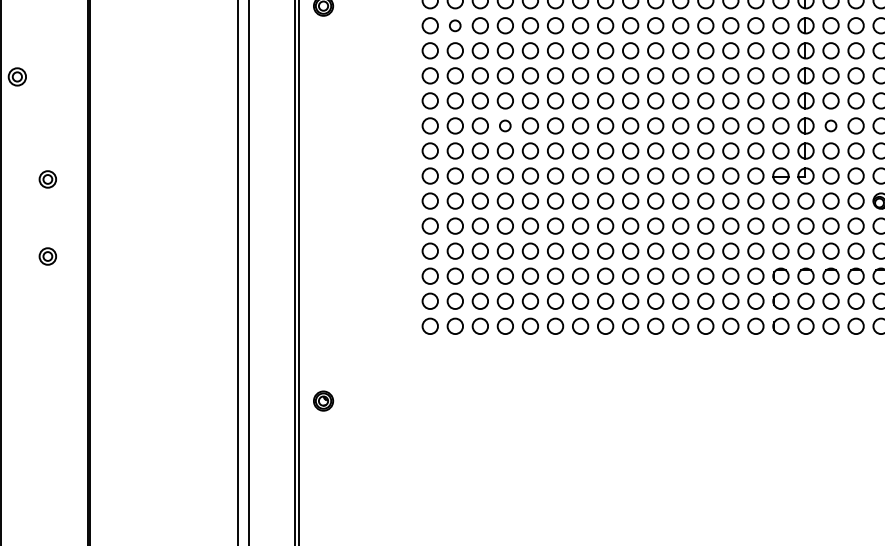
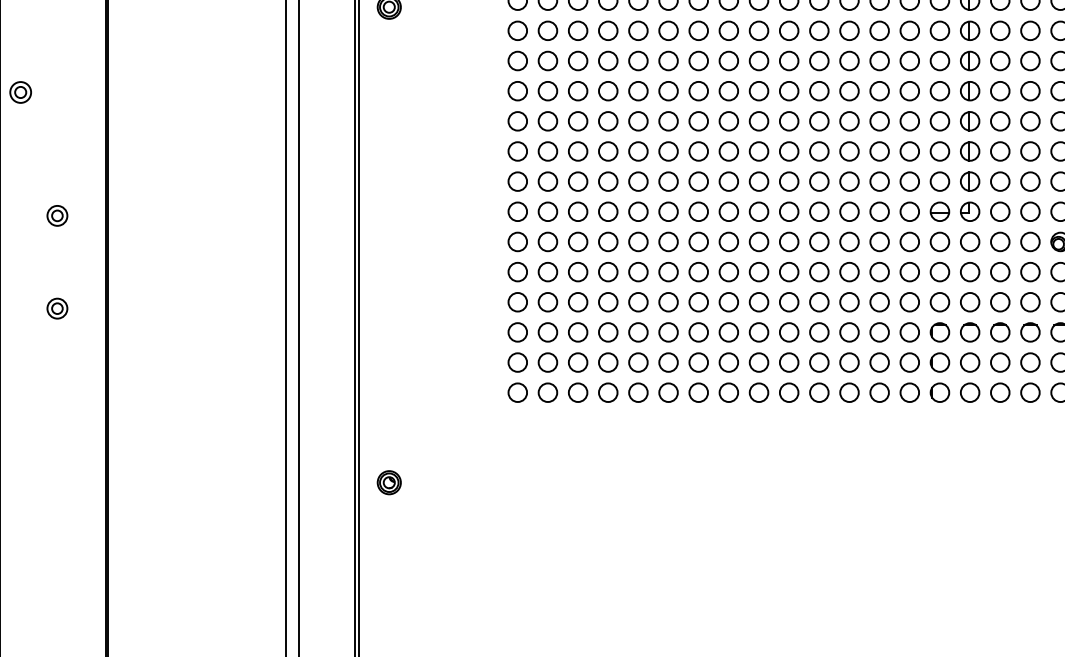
circle: (454, 25) -> (546, 30), size x1.43
circle: (504, 125) -> (607, 150), size x1.43
circle: (830, 125) -> (999, 150), size x1.43

